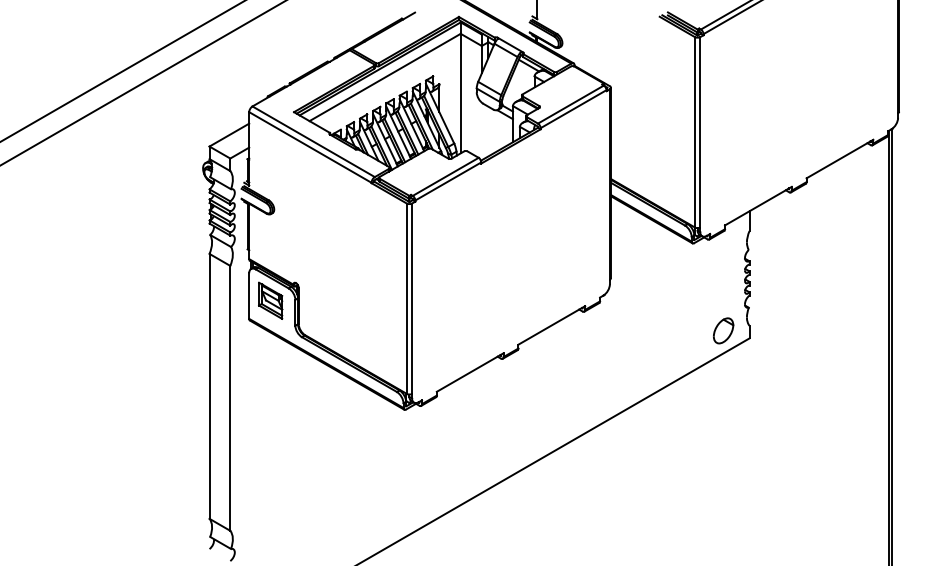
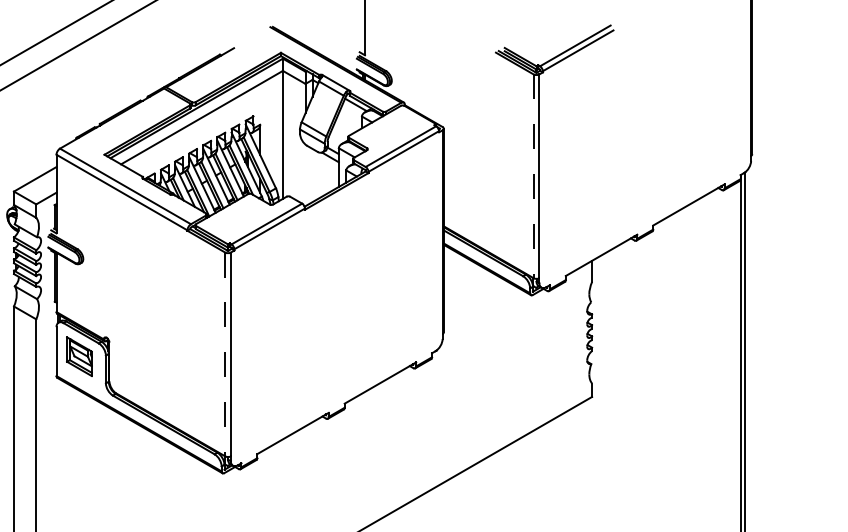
line: (695, 132) -> (534, 176), solid -> dashed
line: (406, 299) -> (224, 355), solid -> dashed
part: (723, 330) -> (564, 388), removed

